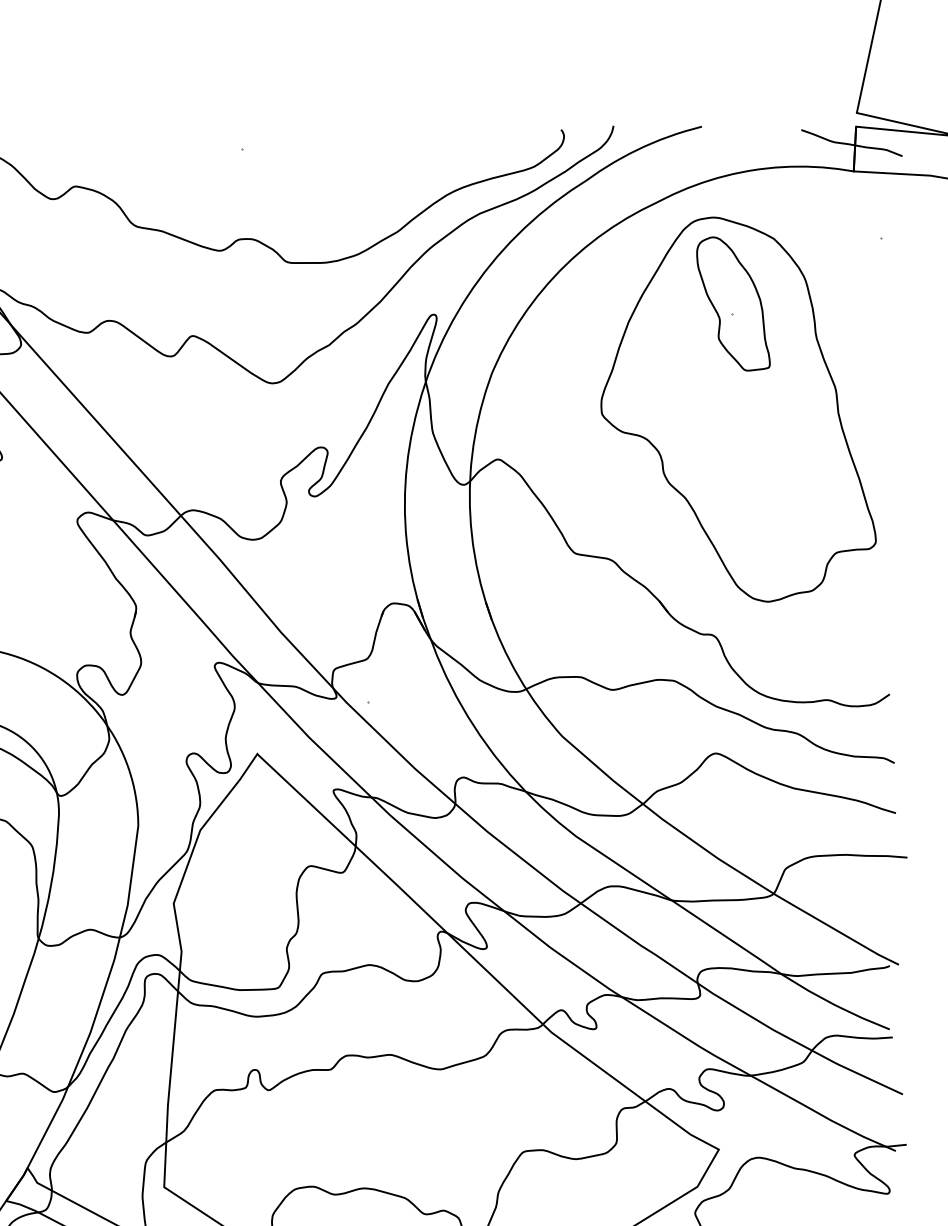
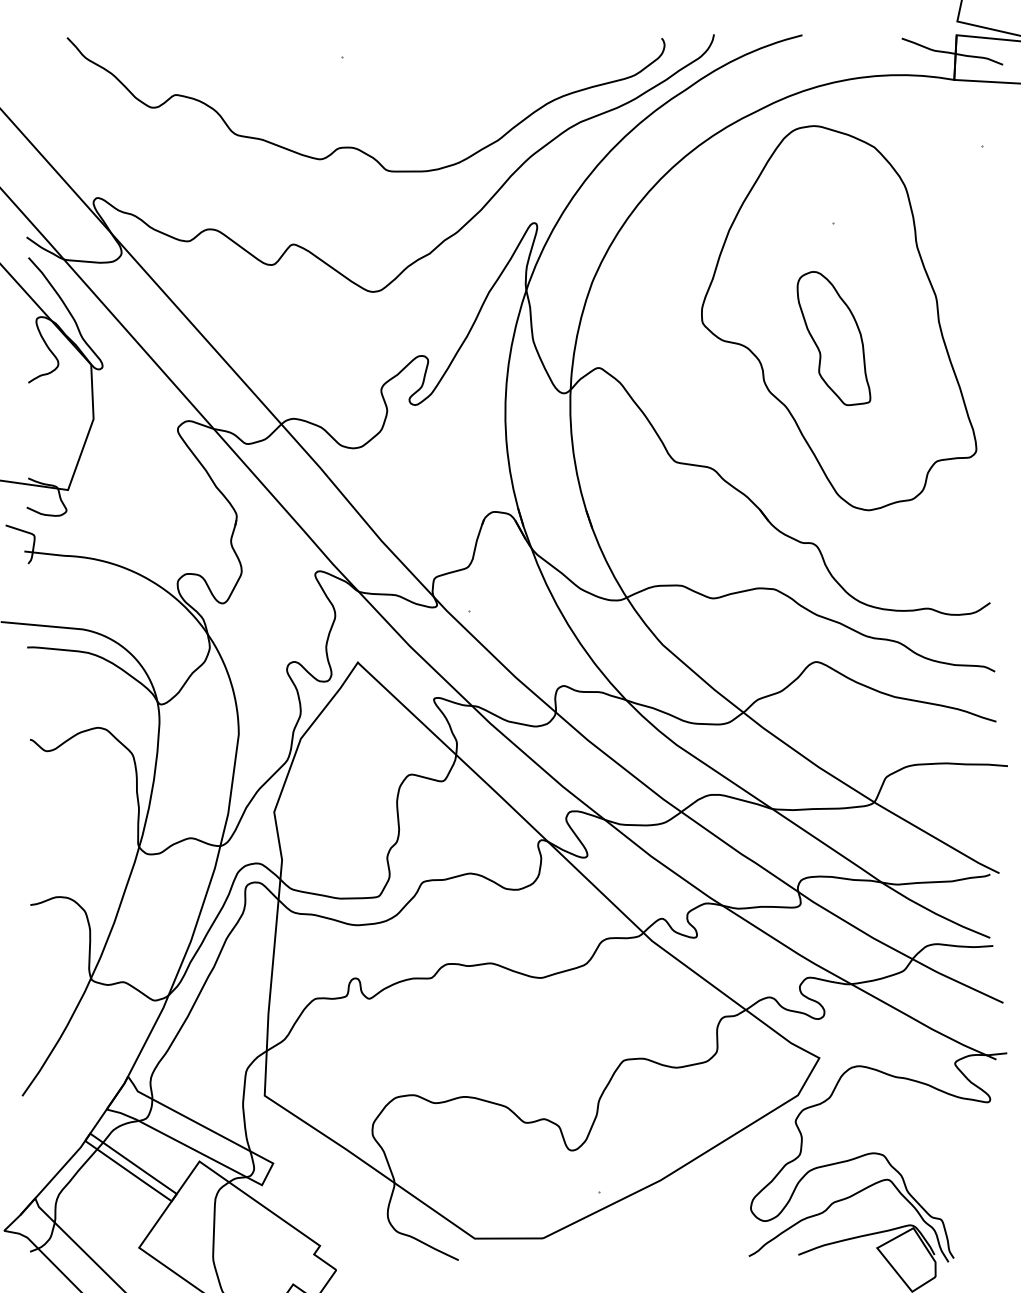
part: (732, 303) -> (833, 338), moved

